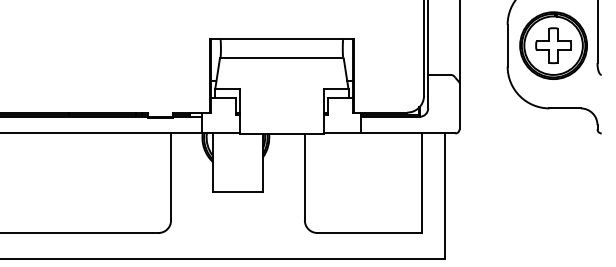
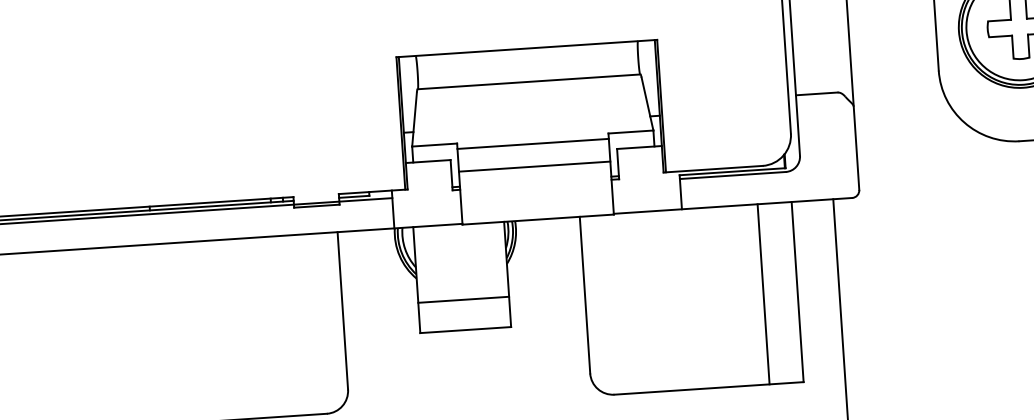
line: (281, 92) -> (532, 144), added
line: (281, 104) -> (533, 166), added
line: (237, 175) -> (462, 300), added
line: (403, 183) -> (764, 294), added

